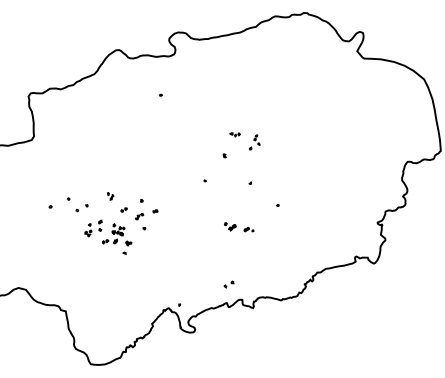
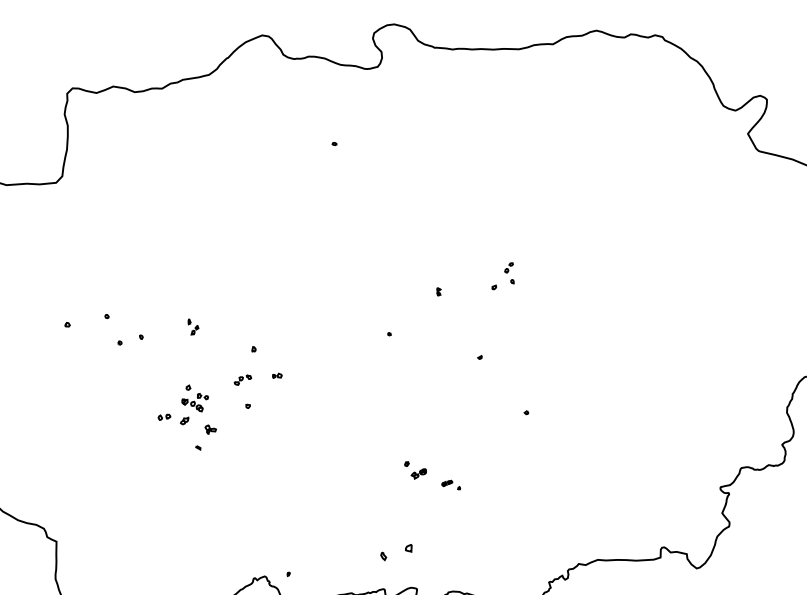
part: (234, 134) -> (467, 252), removed
part: (123, 209) -> (213, 359), removed
part: (239, 227) -> (433, 476), moved
part: (93, 228) -> (145, 385), removed
part: (228, 284) -> (395, 552), size x1.6

